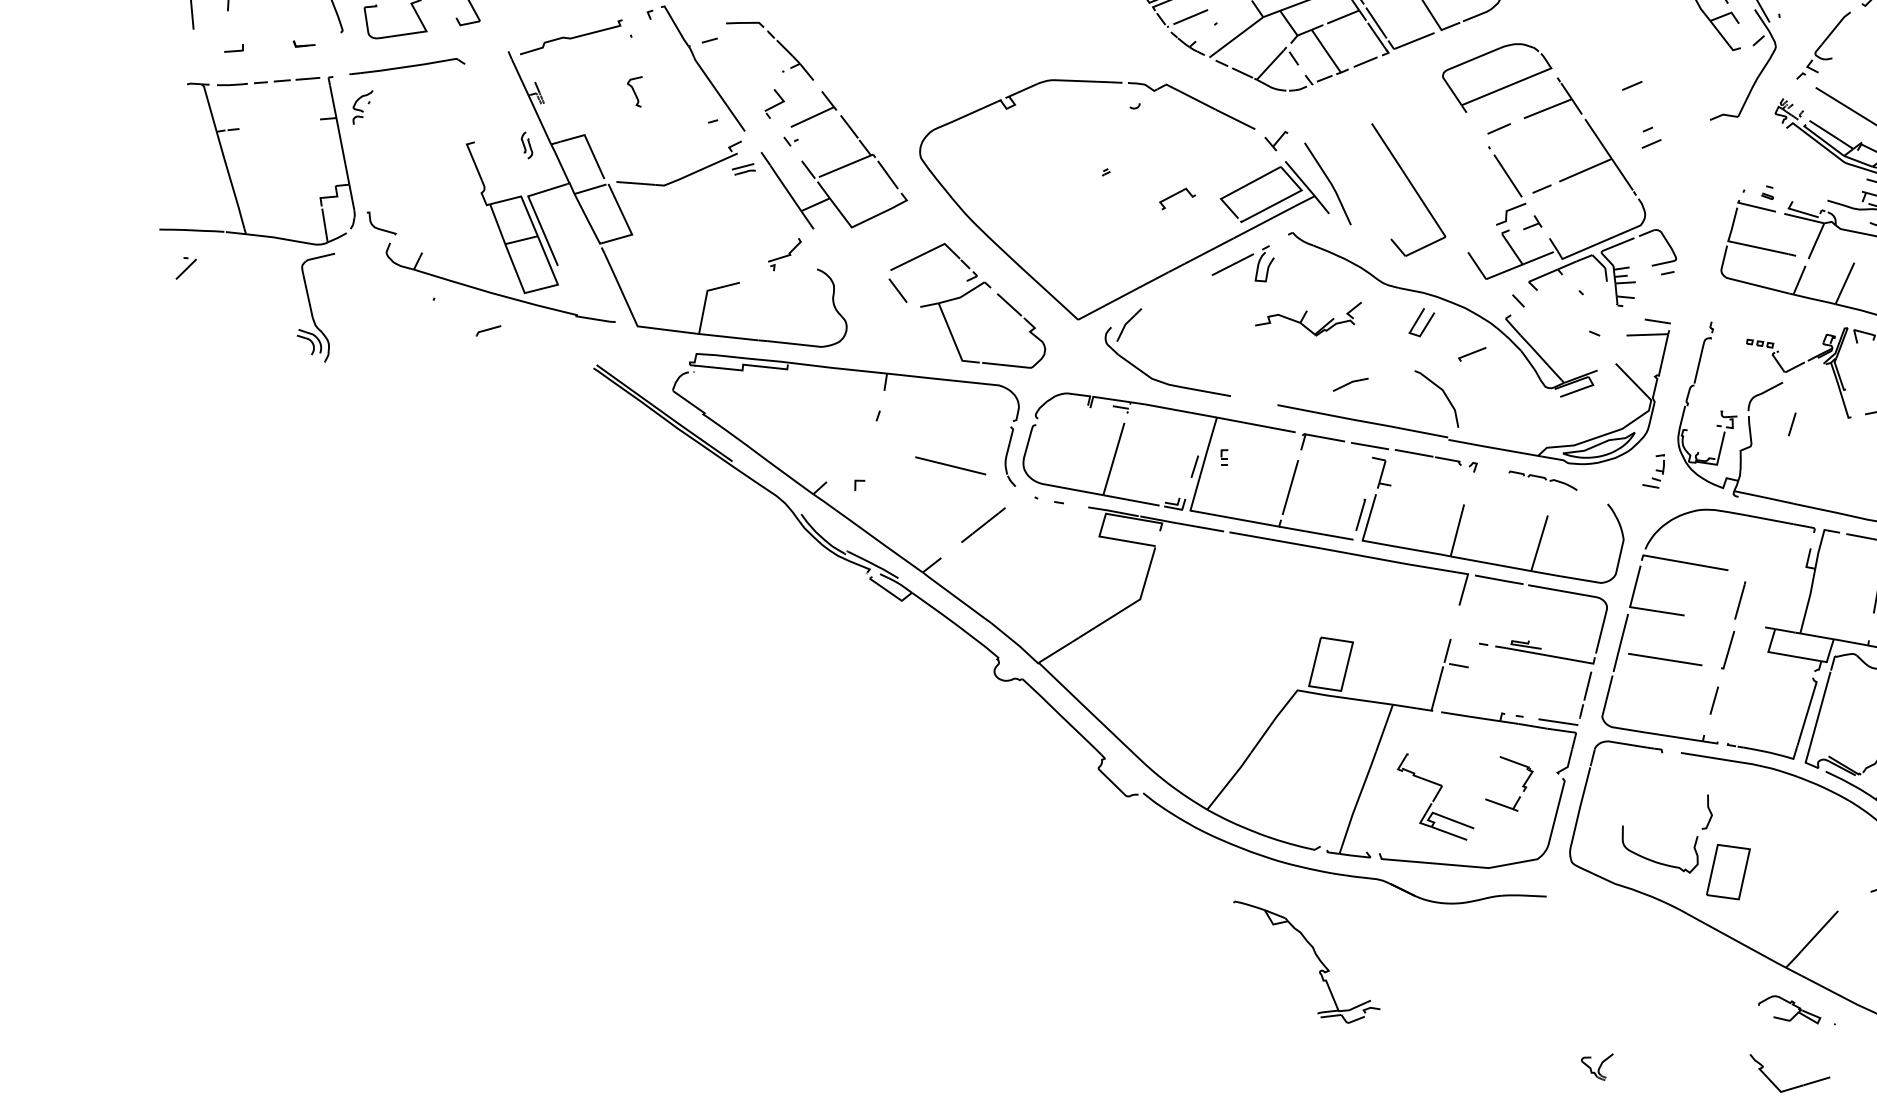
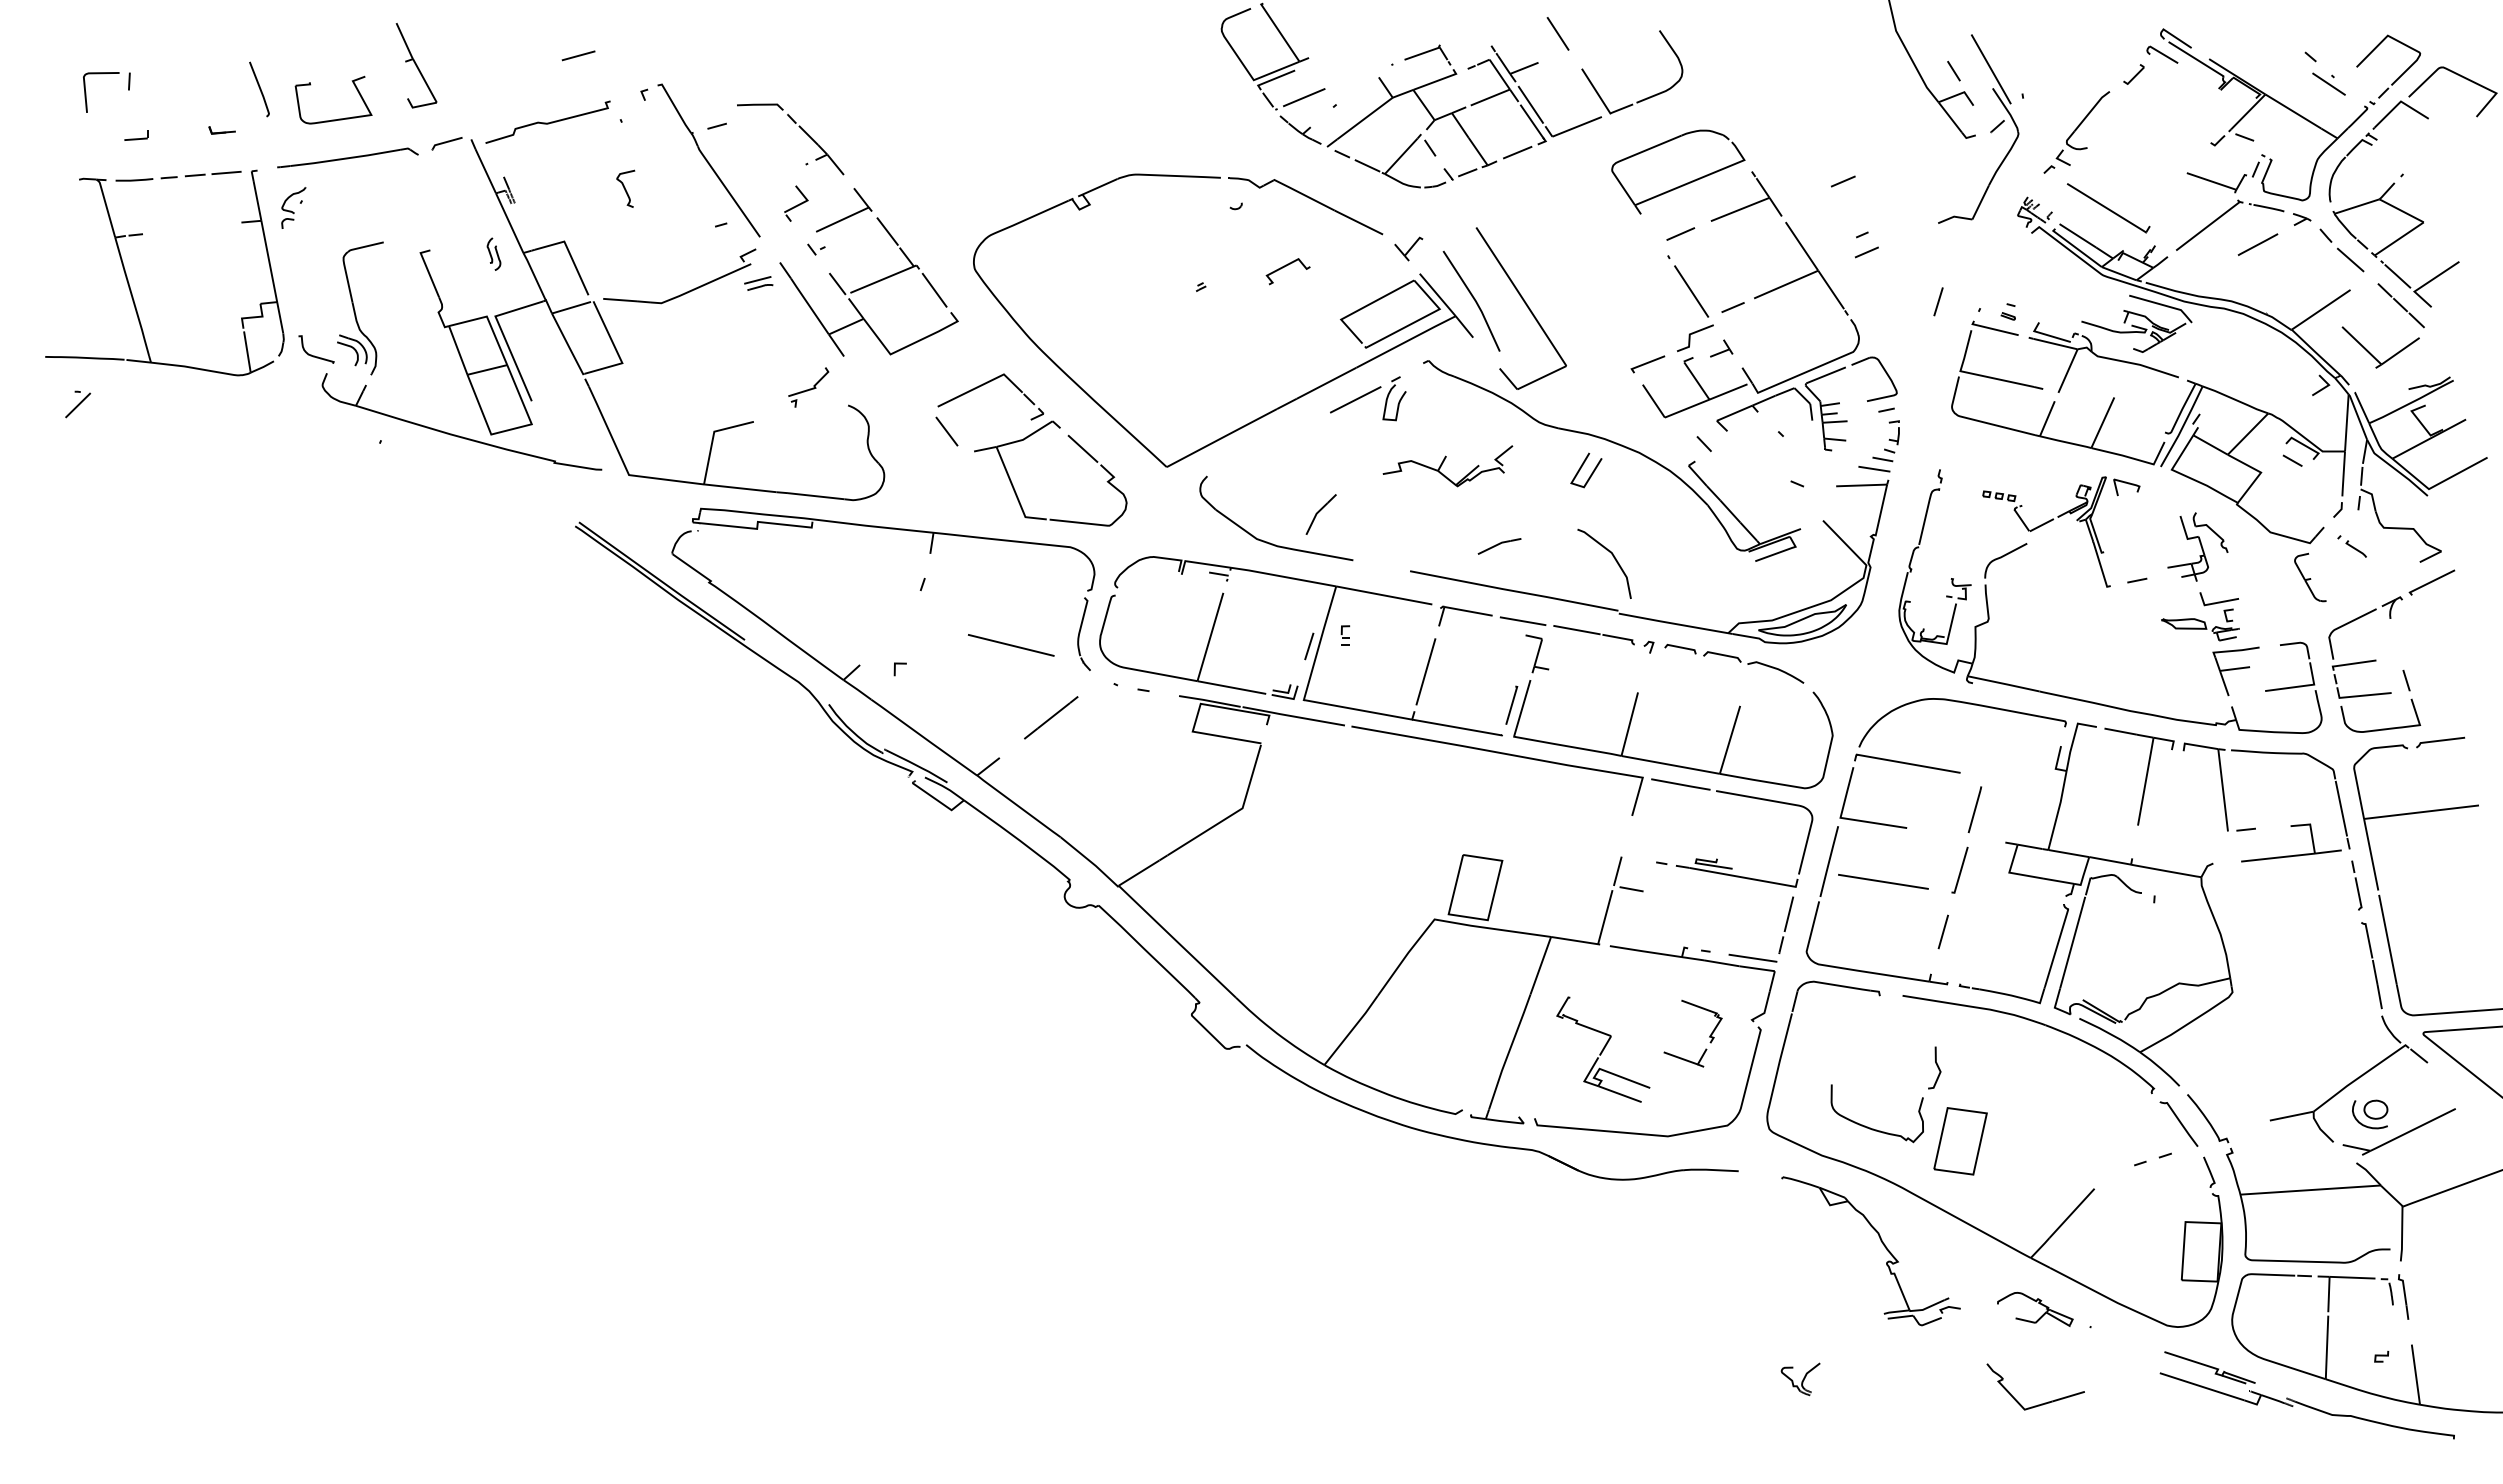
part: (1412, 188) -> (1526, 306), moved
curve: (1174, 195) -> (1284, 267), moved
part: (316, 307) -> (360, 308), moved
part: (1128, 325) -> (1320, 514), moved
part: (488, 330) -> (446, 143), moved
line: (1471, 353) -> (1647, 363), moved
line: (1792, 424) -> (1938, 301), moved
part: (1652, 471) -> (1885, 441), moved
part: (1543, 480) -> (1734, 663), size x1.67
part: (1316, 956) -> (1882, 1244), moved

